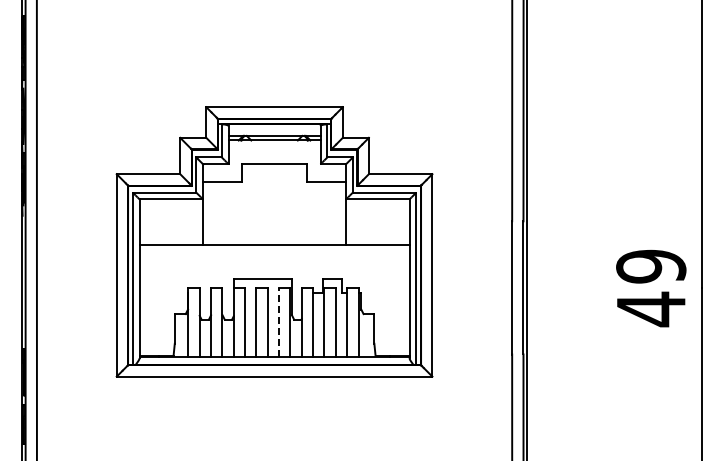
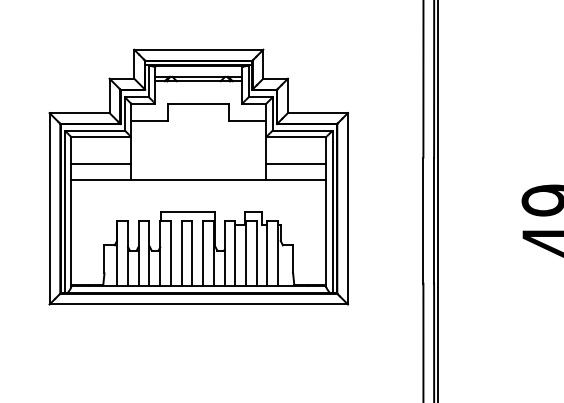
line: (171, 227) -> (101, 163), added
line: (377, 227) -> (296, 163), added
line: (279, 322) -> (203, 253), dashed -> solid

